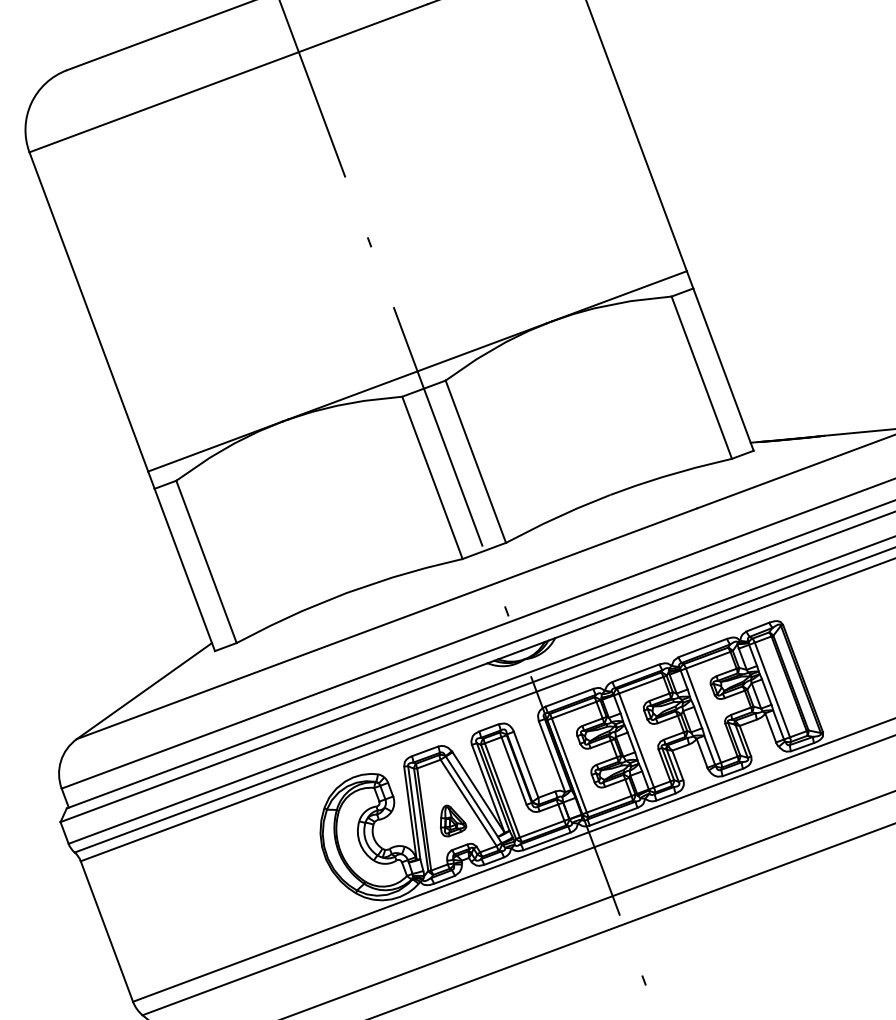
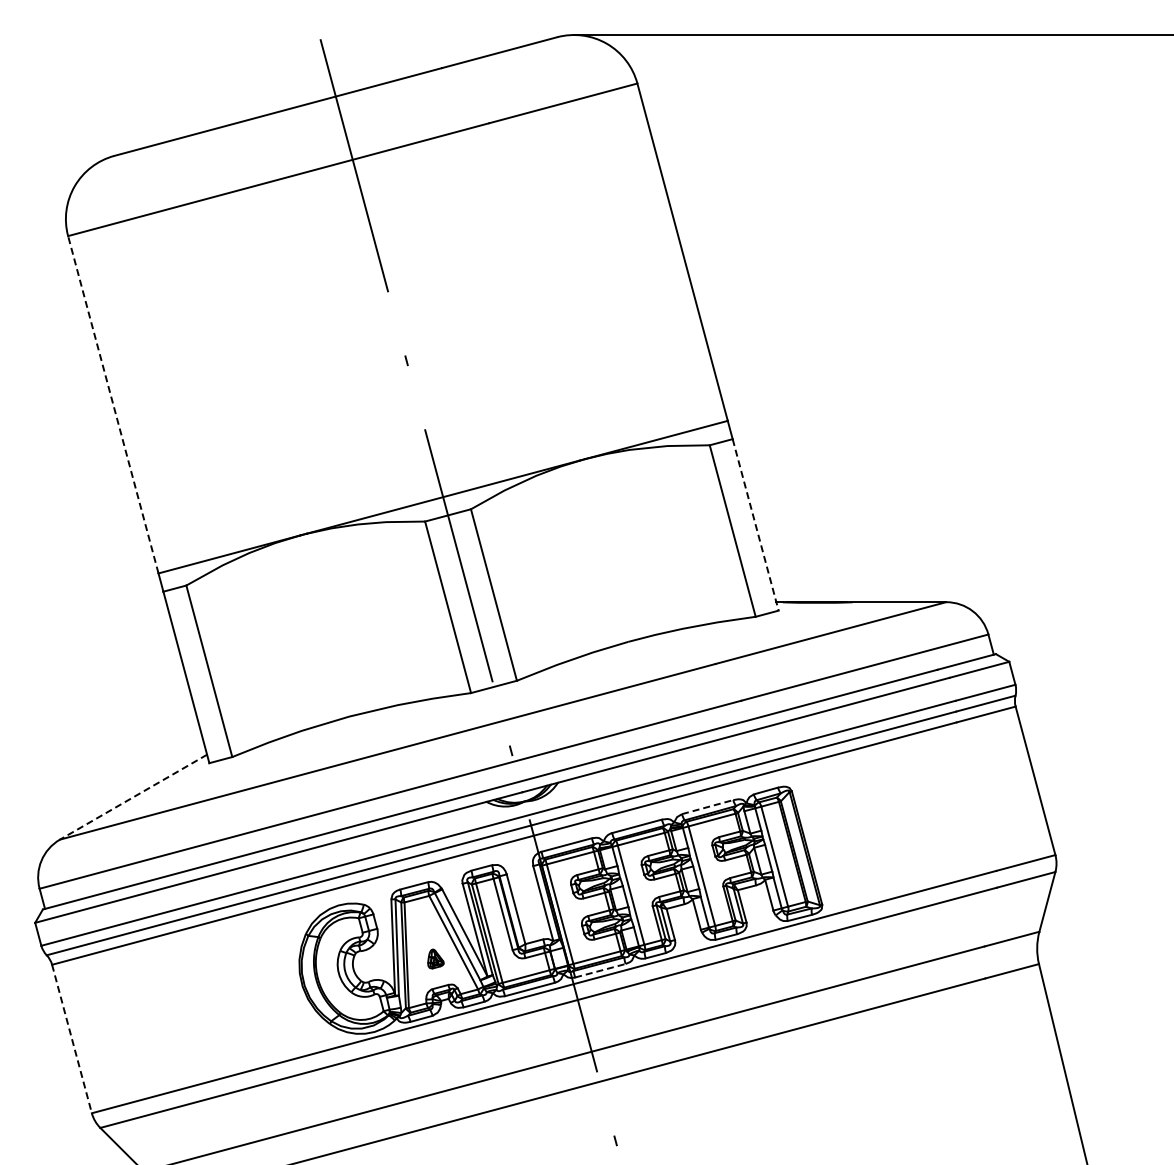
line: (88, 311) -> (113, 404), solid -> dashed
line: (723, 369) -> (755, 524), solid -> dashed
line: (702, 648) -> (707, 807), solid -> dashed
line: (144, 691) -> (133, 797), solid -> dashed
line: (613, 816) -> (600, 970), solid -> dashed
part: (452, 819) -> (435, 958), size x0.6
line: (107, 931) -> (72, 1039), solid -> dashed

